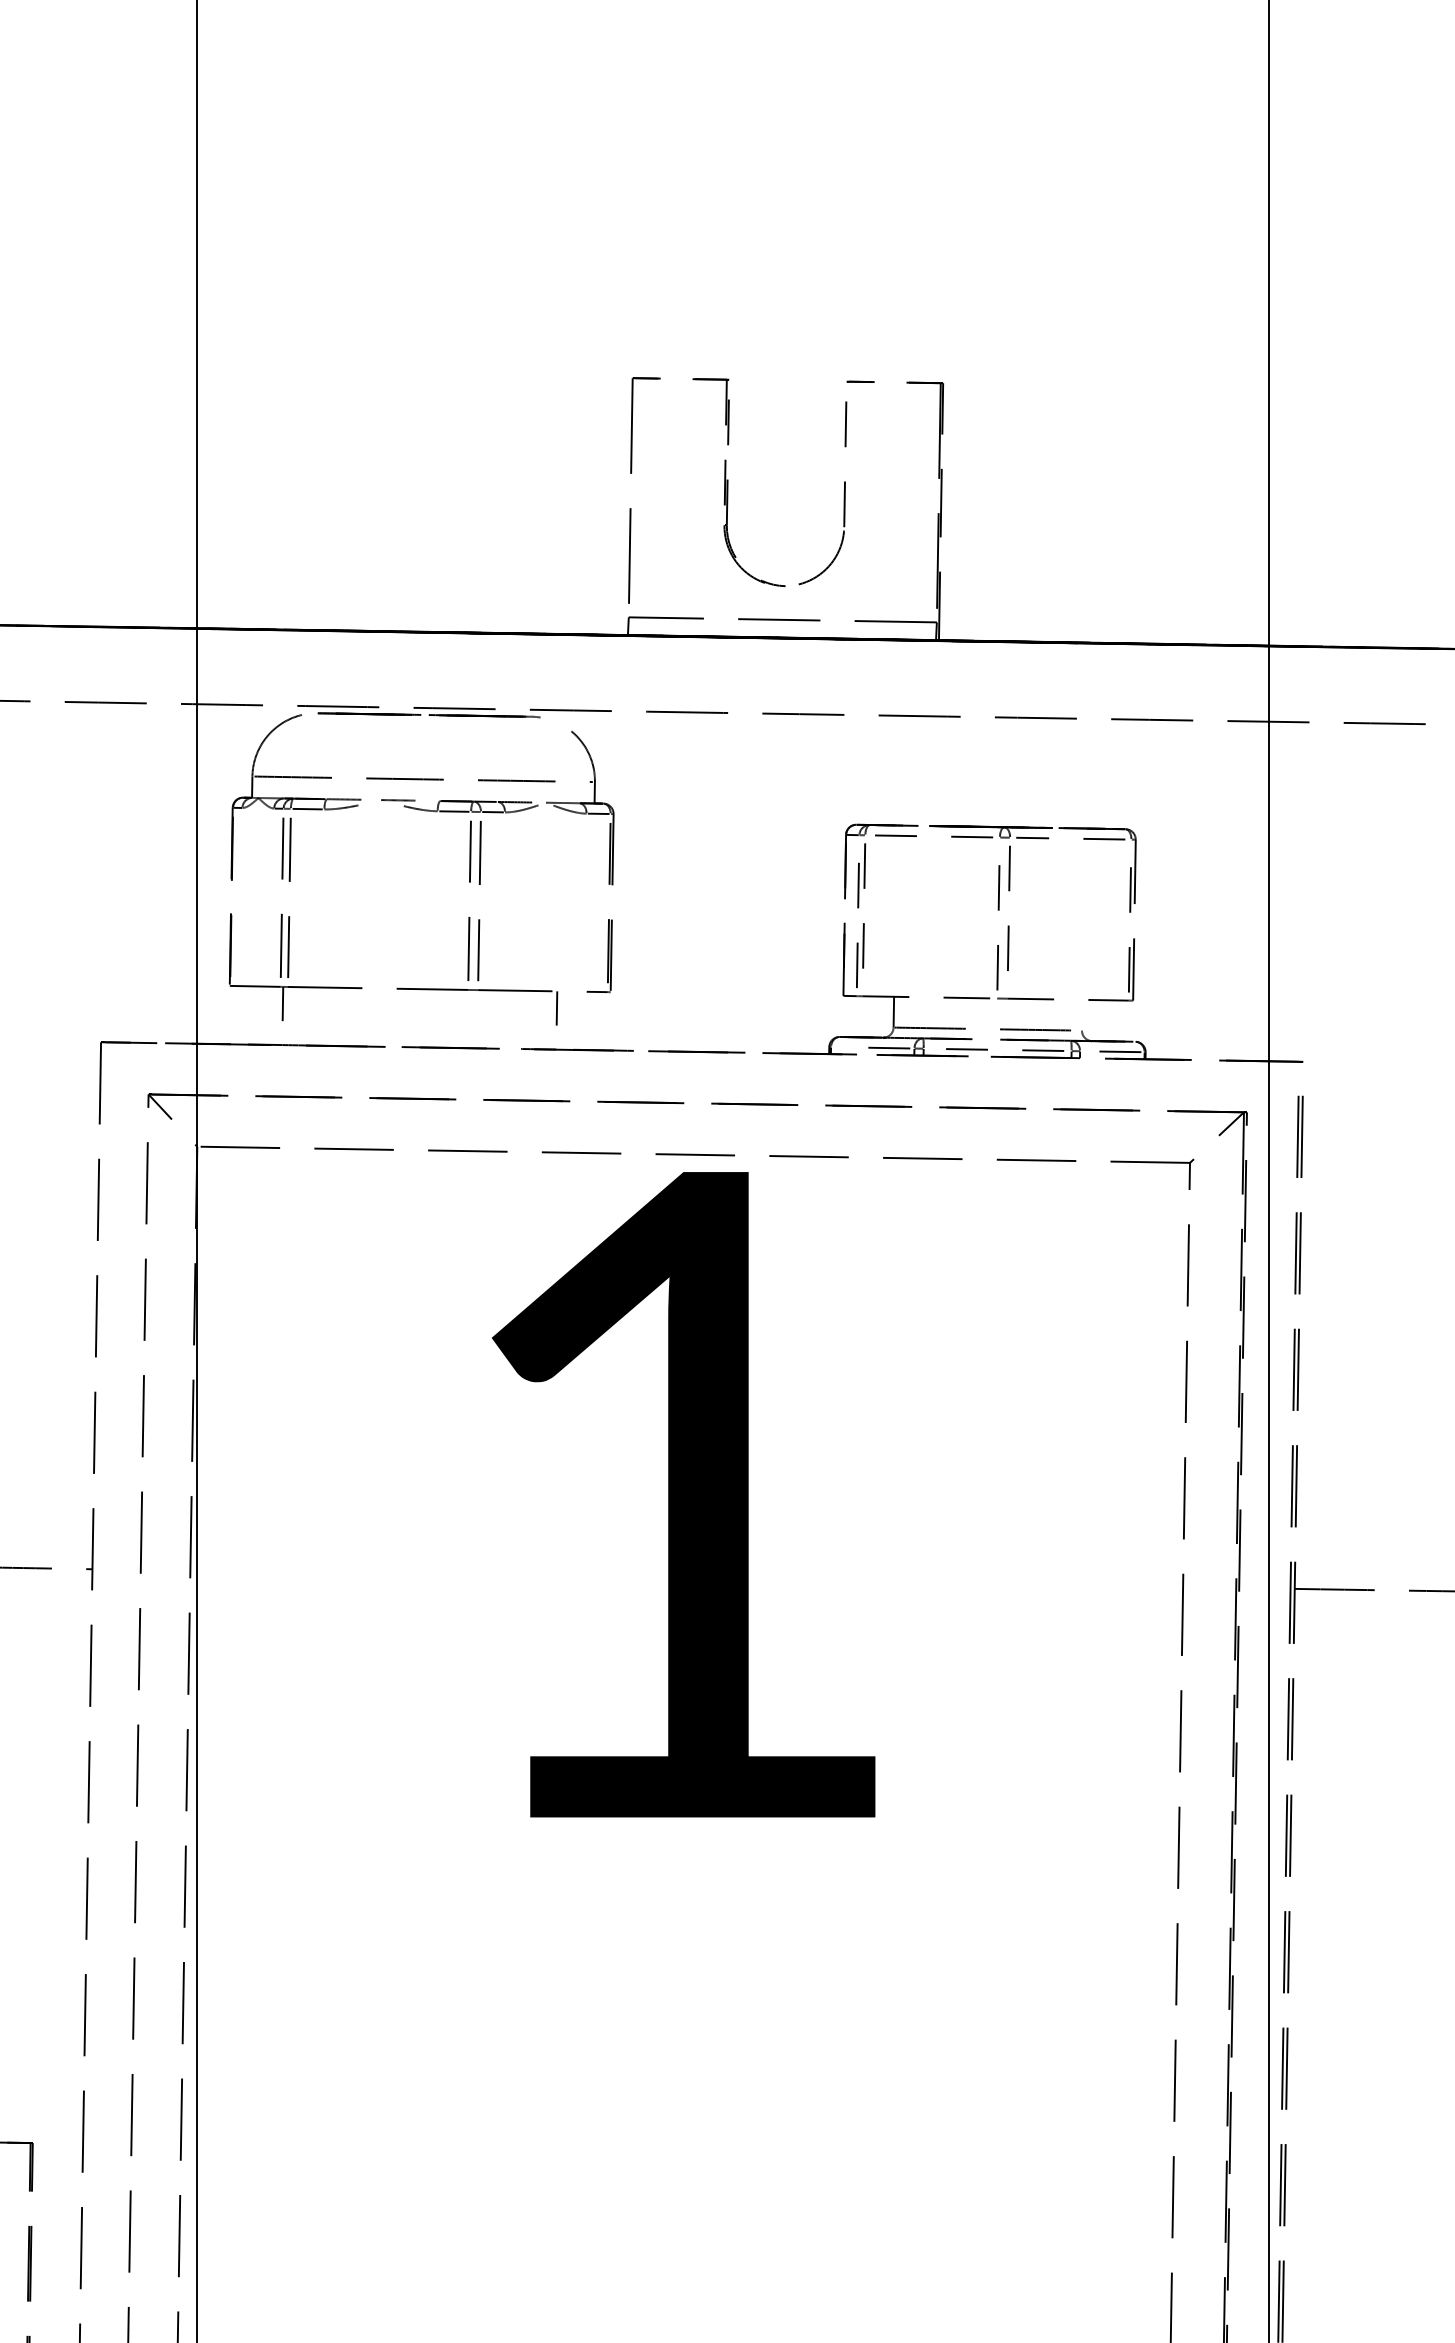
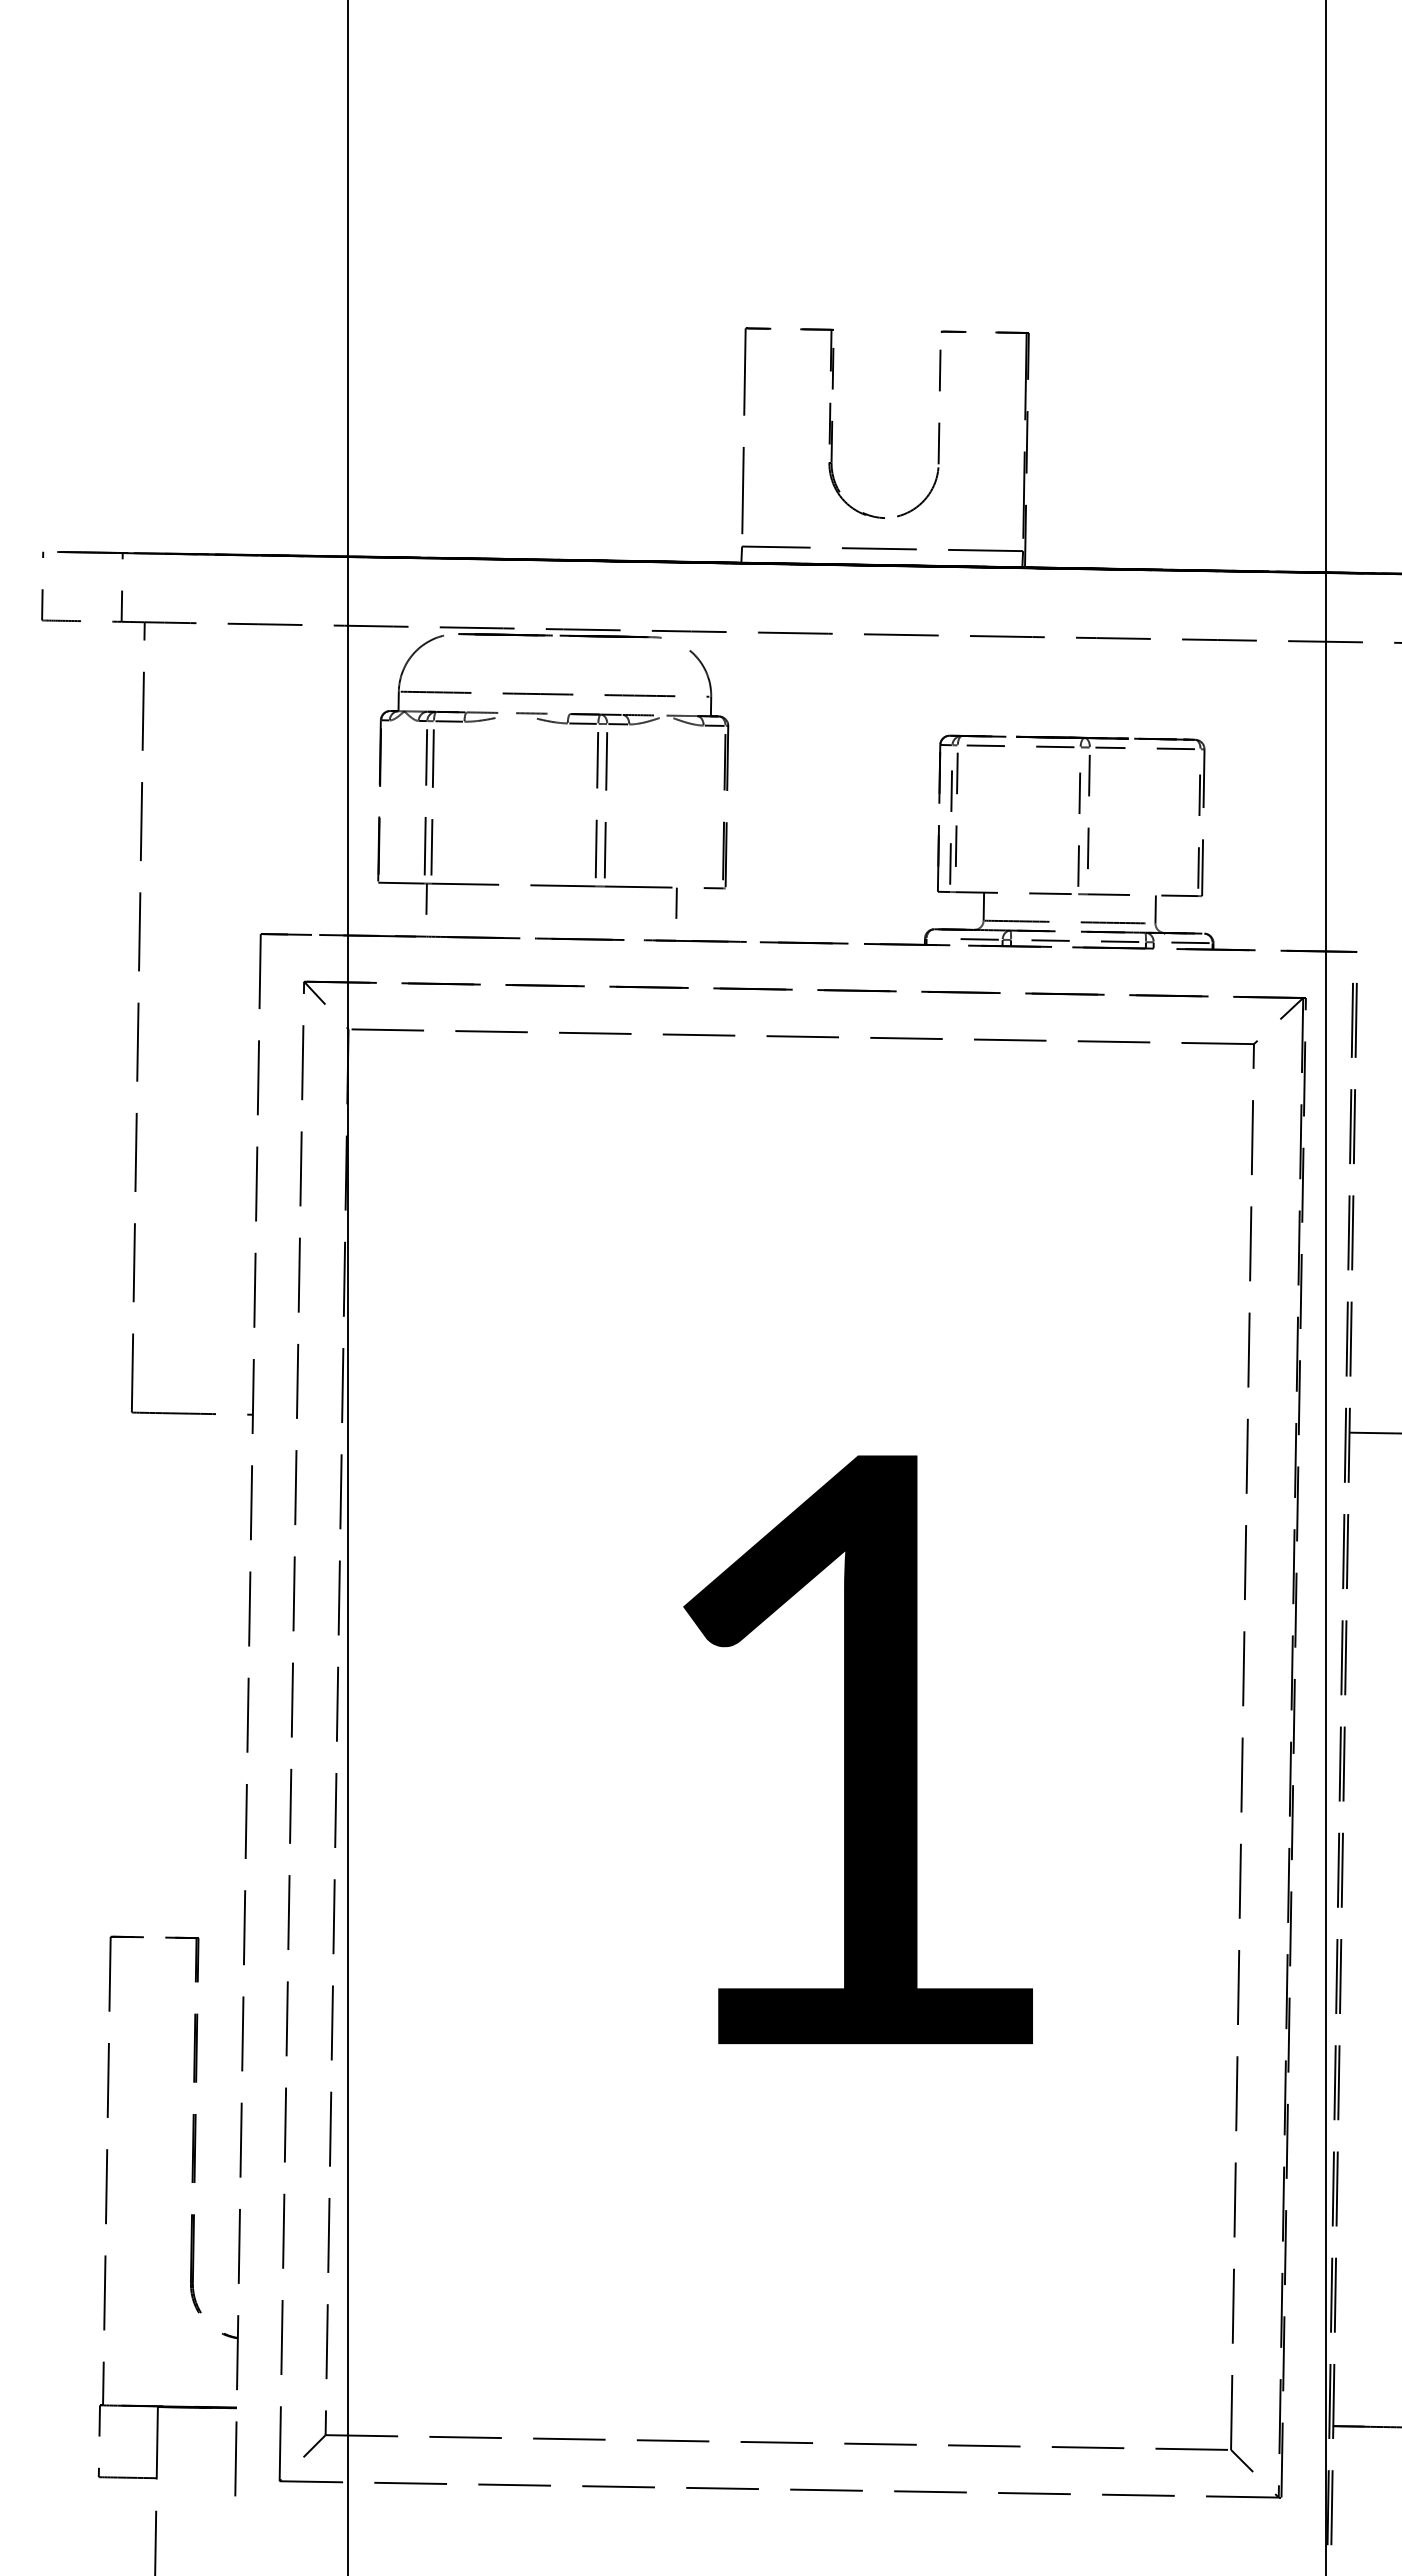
line: (1082, 1015) -> (1155, 909), added
text: (682, 1494) -> (857, 1749), moved

